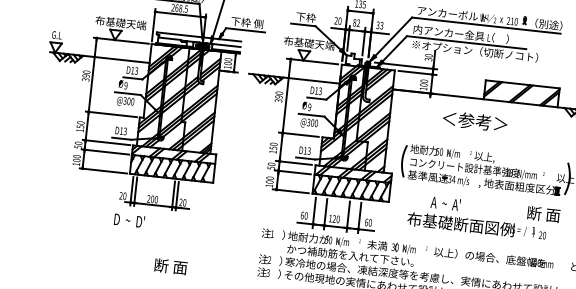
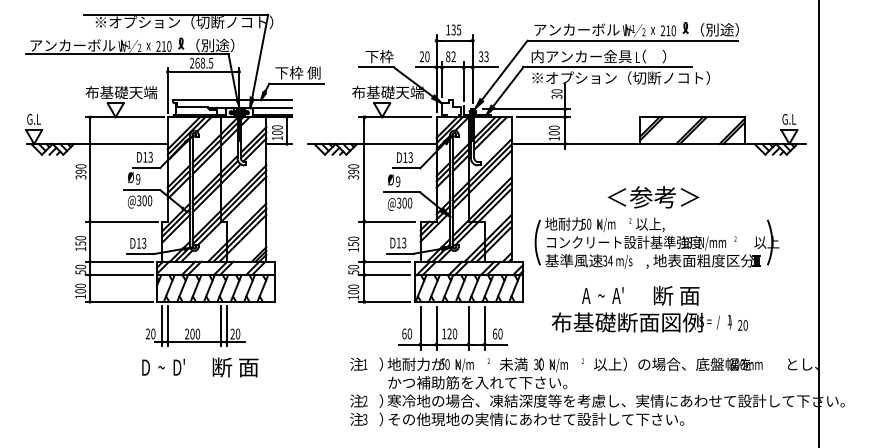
text: (475, 121) -> (653, 197), moved
text: (543, 214) -> (676, 295), moved
text: (170, 266) -> (235, 367), moved

